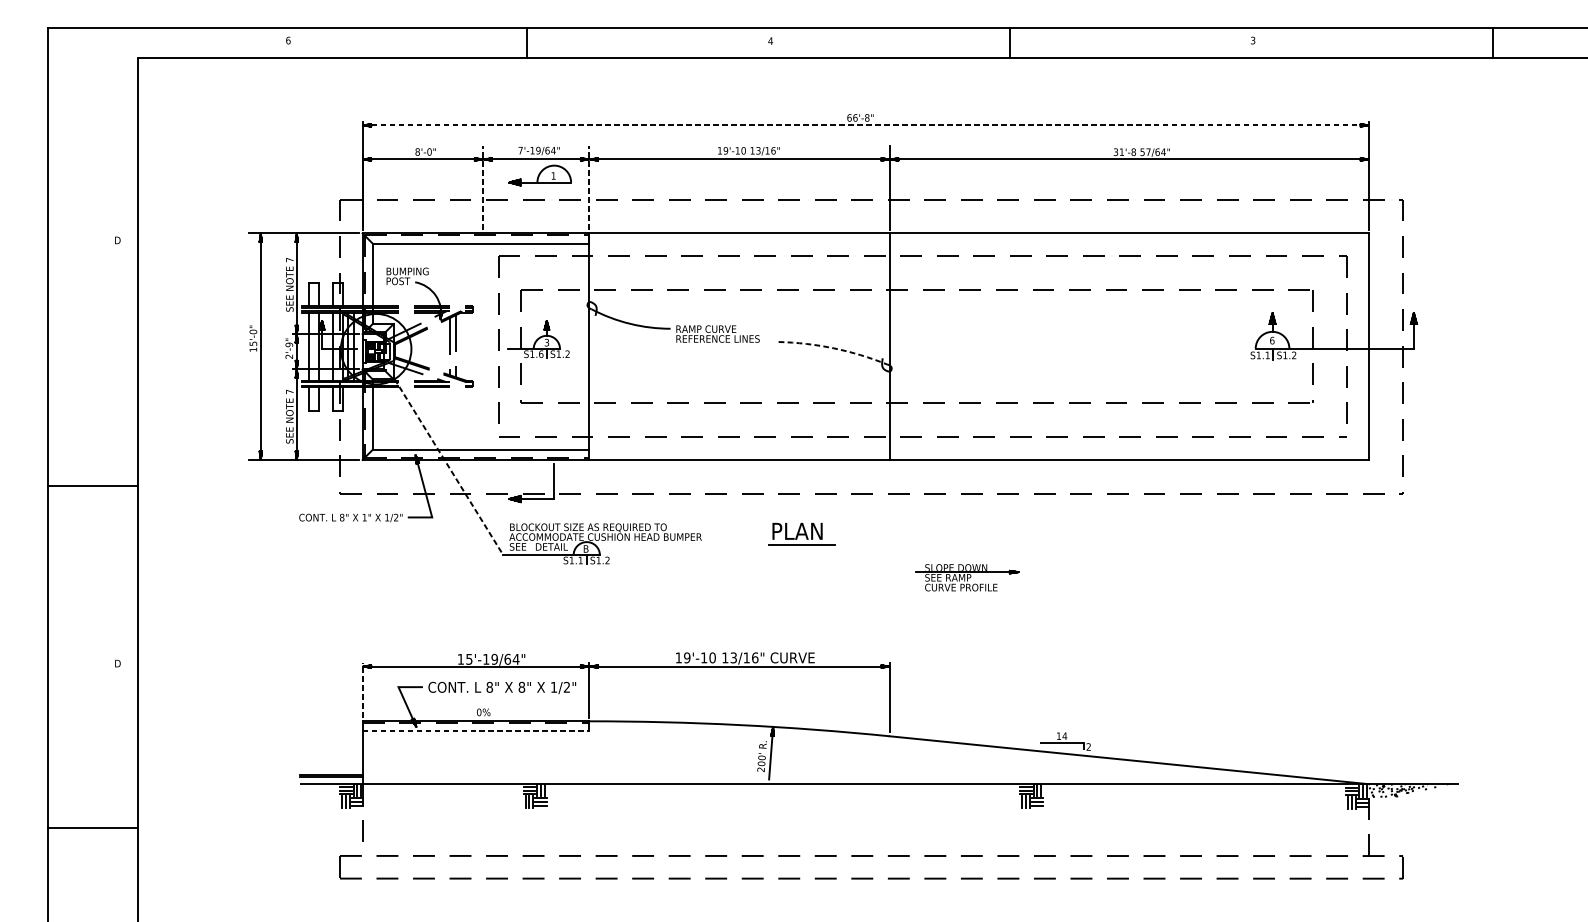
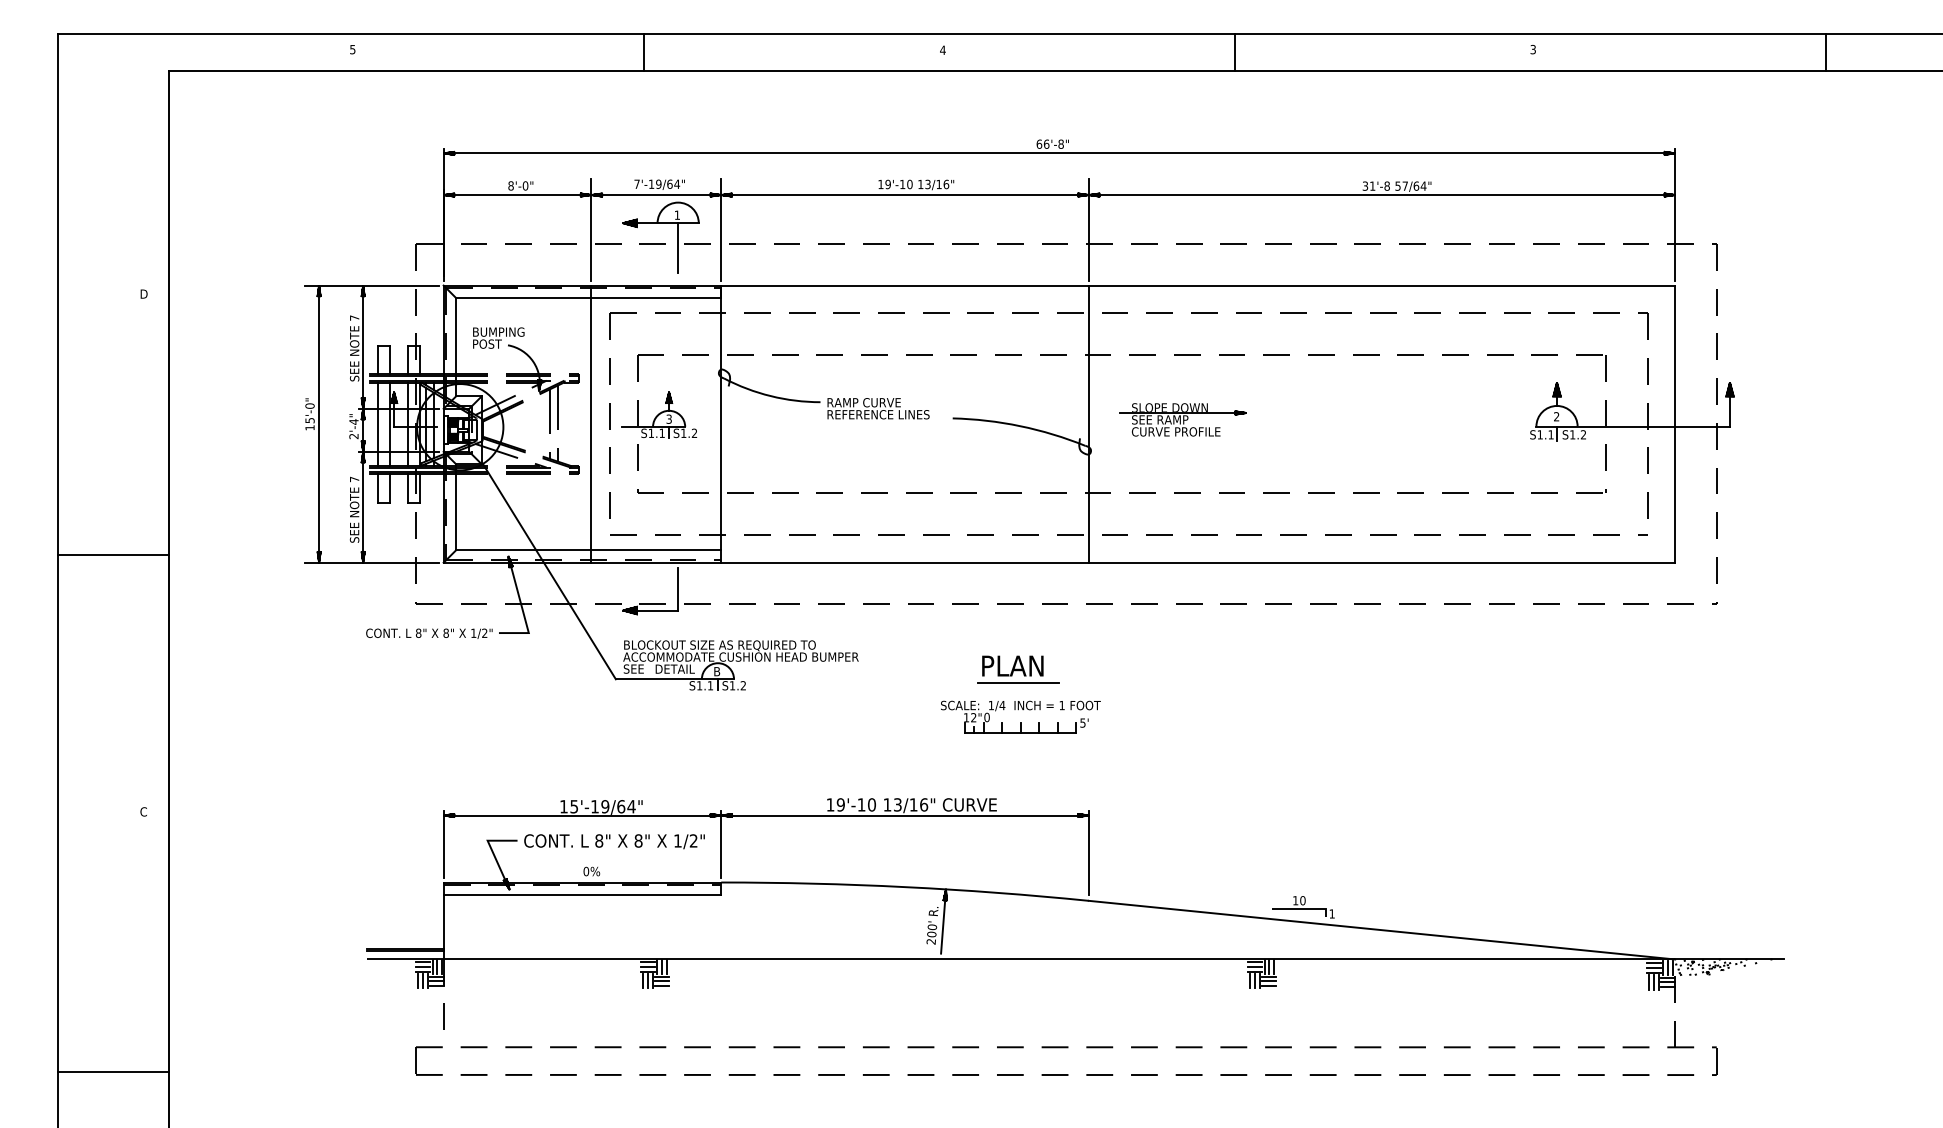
text: (288, 40) -> (352, 49), 6 -> 5
line: (865, 125) -> (1059, 153), dashed -> solid
line: (483, 187) -> (591, 229), dashed -> solid
line: (589, 187) -> (721, 229), dashed -> solid
line: (554, 203) -> (678, 248), added
text: (1272, 340) -> (1556, 416), 6 -> 2
text: (288, 344) -> (353, 421), 2'-9" -> 2'-4"
line: (483, 346) -> (591, 423), added
arc: (834, 348) -> (1020, 426), dashed -> solid
text: (540, 354) -> (661, 433), S1.6 -> S1.1
line: (449, 467) -> (549, 571), dashed -> solid
line: (92, 485) -> (113, 554), moved
text: (364, 516) -> (445, 632), 1" -> 8"
part: (802, 534) -> (1018, 669), moved
part: (966, 577) -> (1182, 419), moved
part: (834, 585) -> (1020, 716), added
text: (117, 663) -> (143, 811), D -> C
line: (362, 690) -> (443, 844), dashed -> solid
line: (476, 731) -> (582, 894), dashed -> solid
text: (1064, 736) -> (1302, 900), 14 -> 10
text: (1088, 746) -> (1331, 913), 2 -> 1
line: (92, 828) -> (113, 1072), moved

